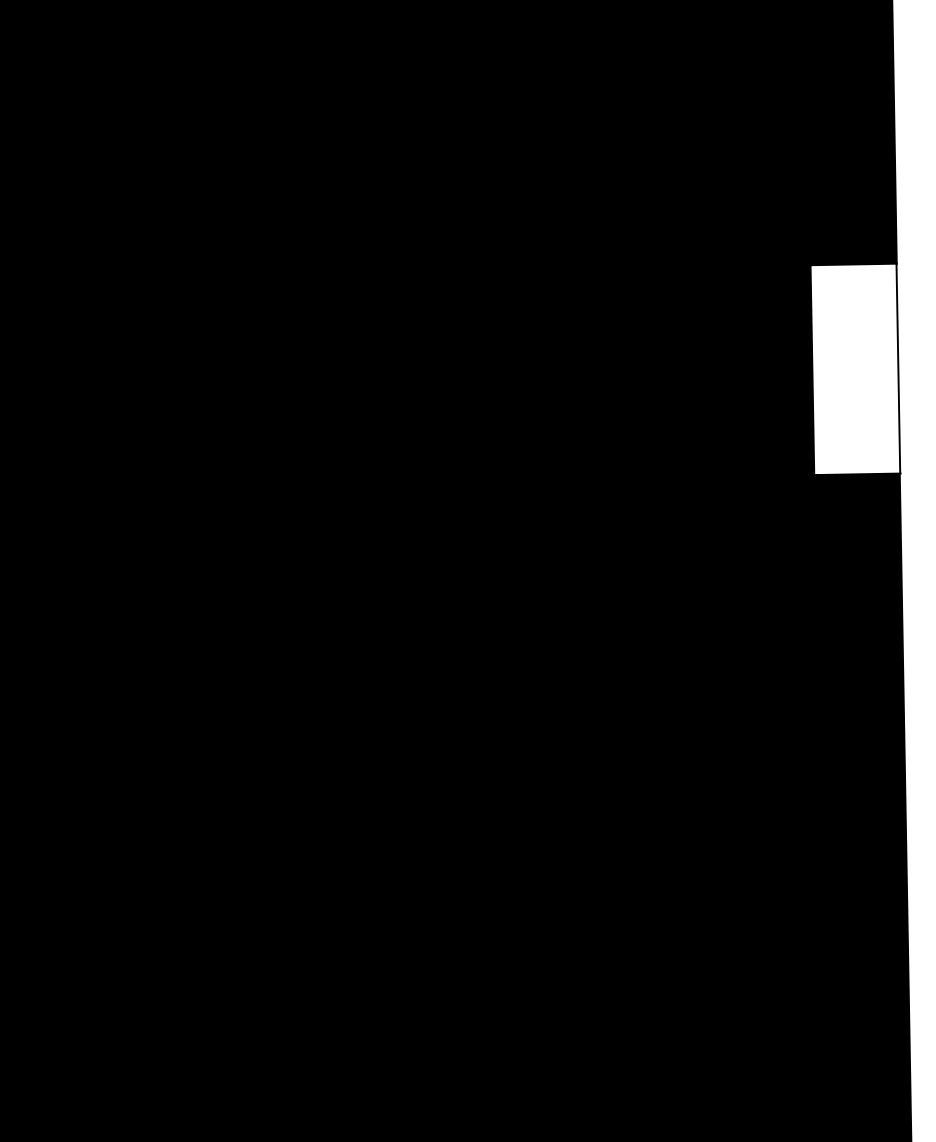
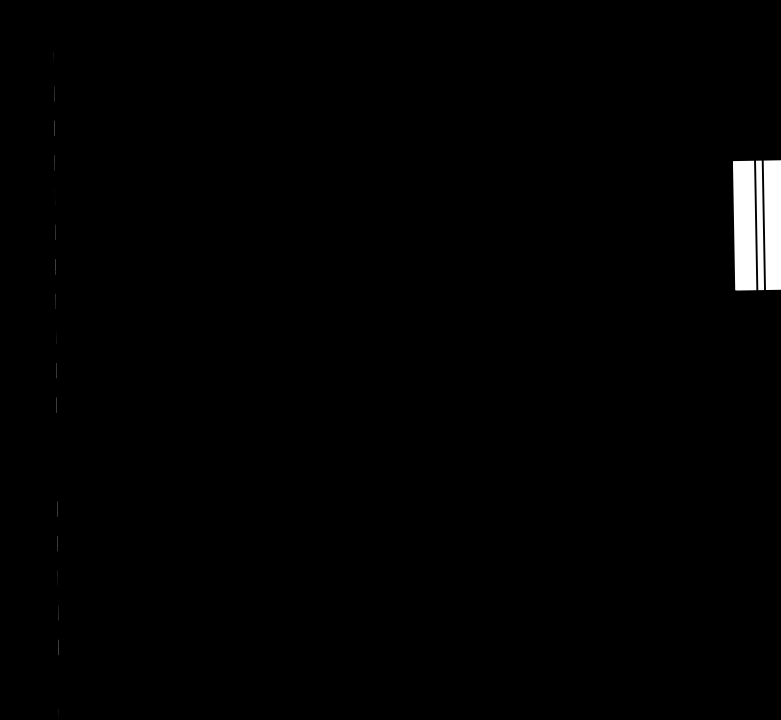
line: (849, 369) -> (756, 225), added
line: (860, 369) -> (763, 225), added

